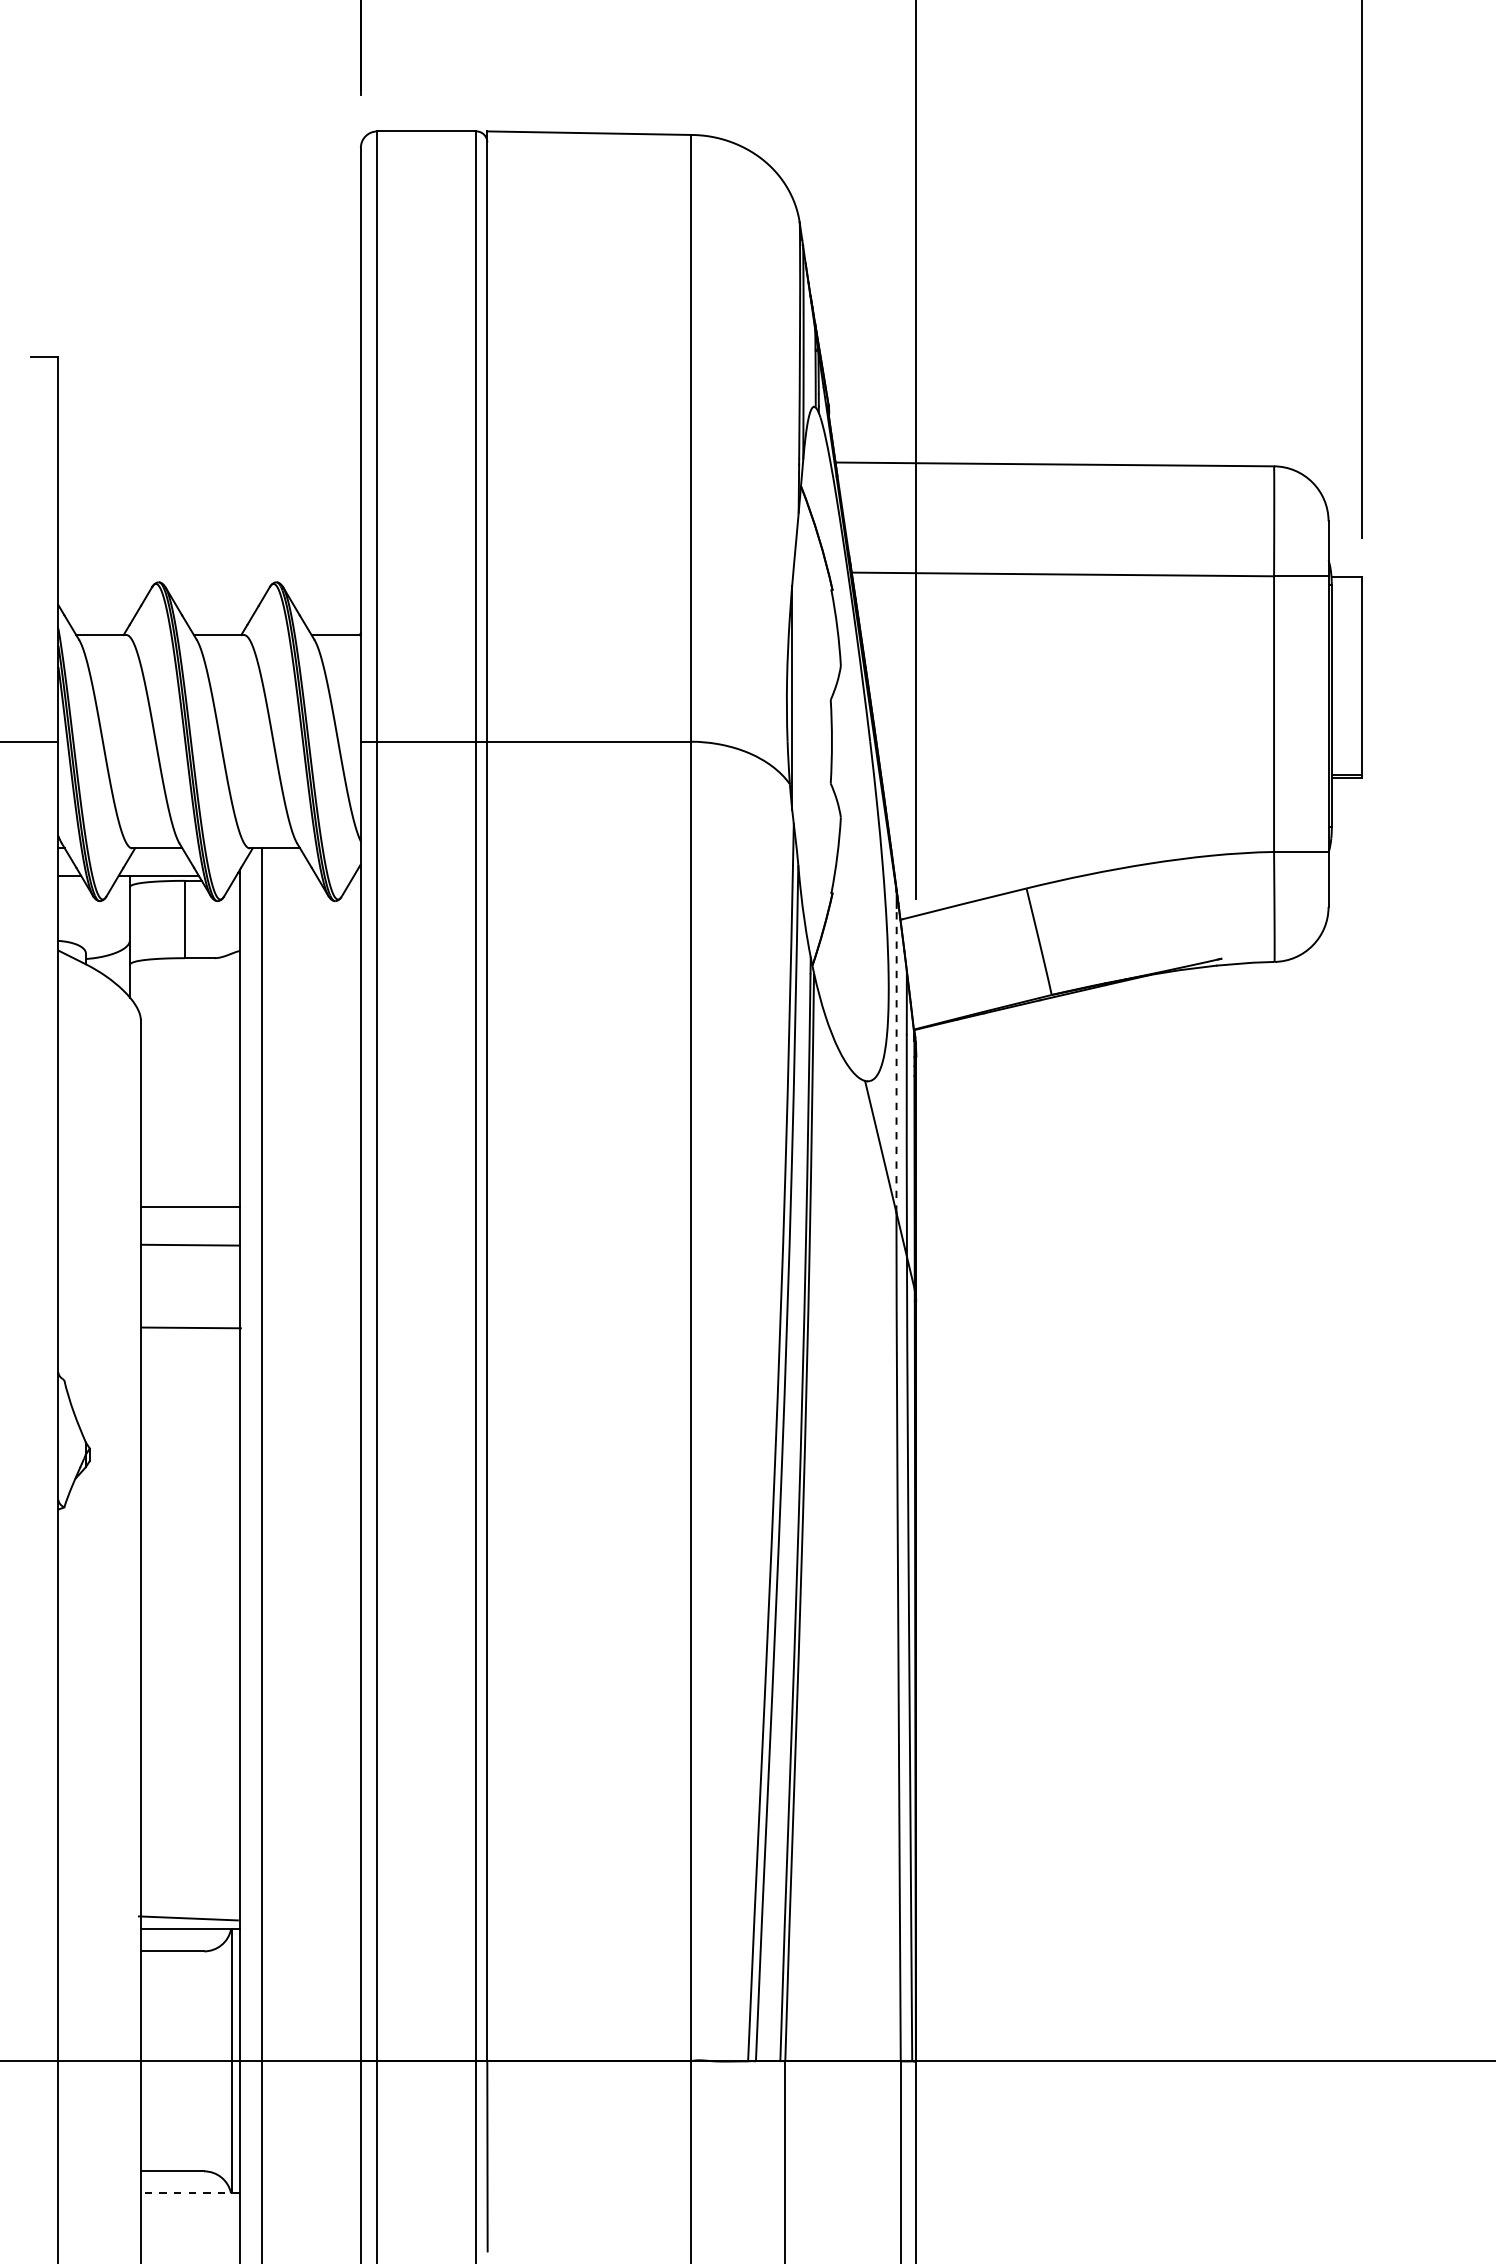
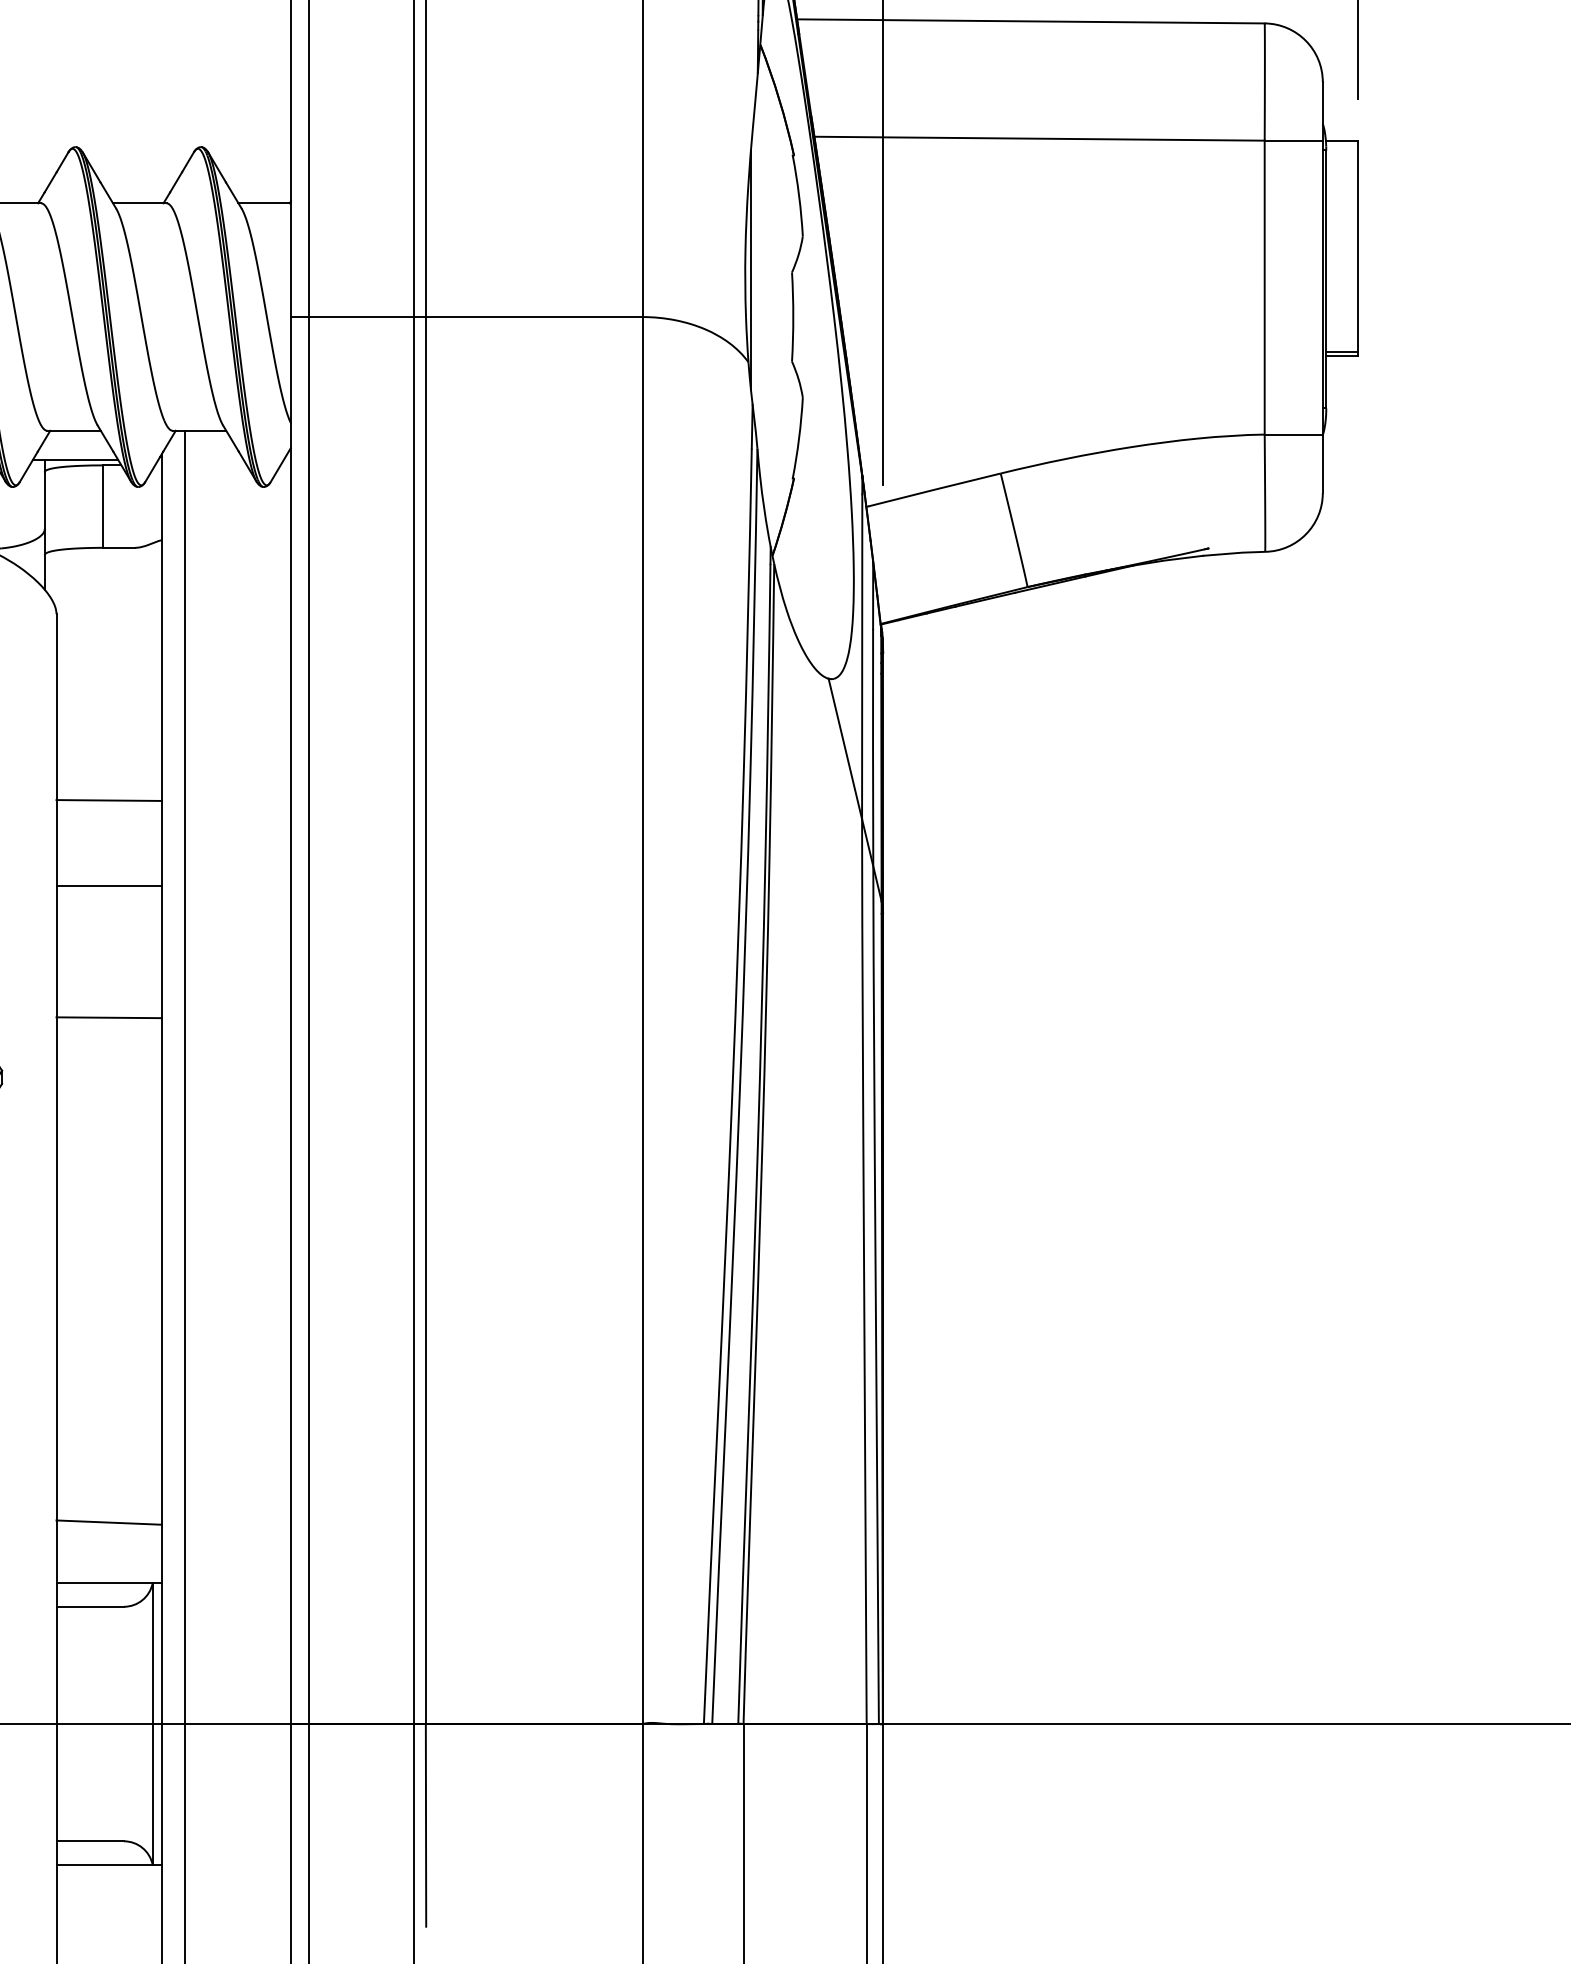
line: (896, 1059) -> (862, 655), dashed -> solid
line: (189, 1207) -> (108, 886), moved
line: (189, 1244) -> (108, 799), moved
line: (190, 1327) -> (108, 1017), moved
line: (187, 1918) -> (108, 1522), moved
line: (189, 2193) -> (108, 1864), dashed -> solid

